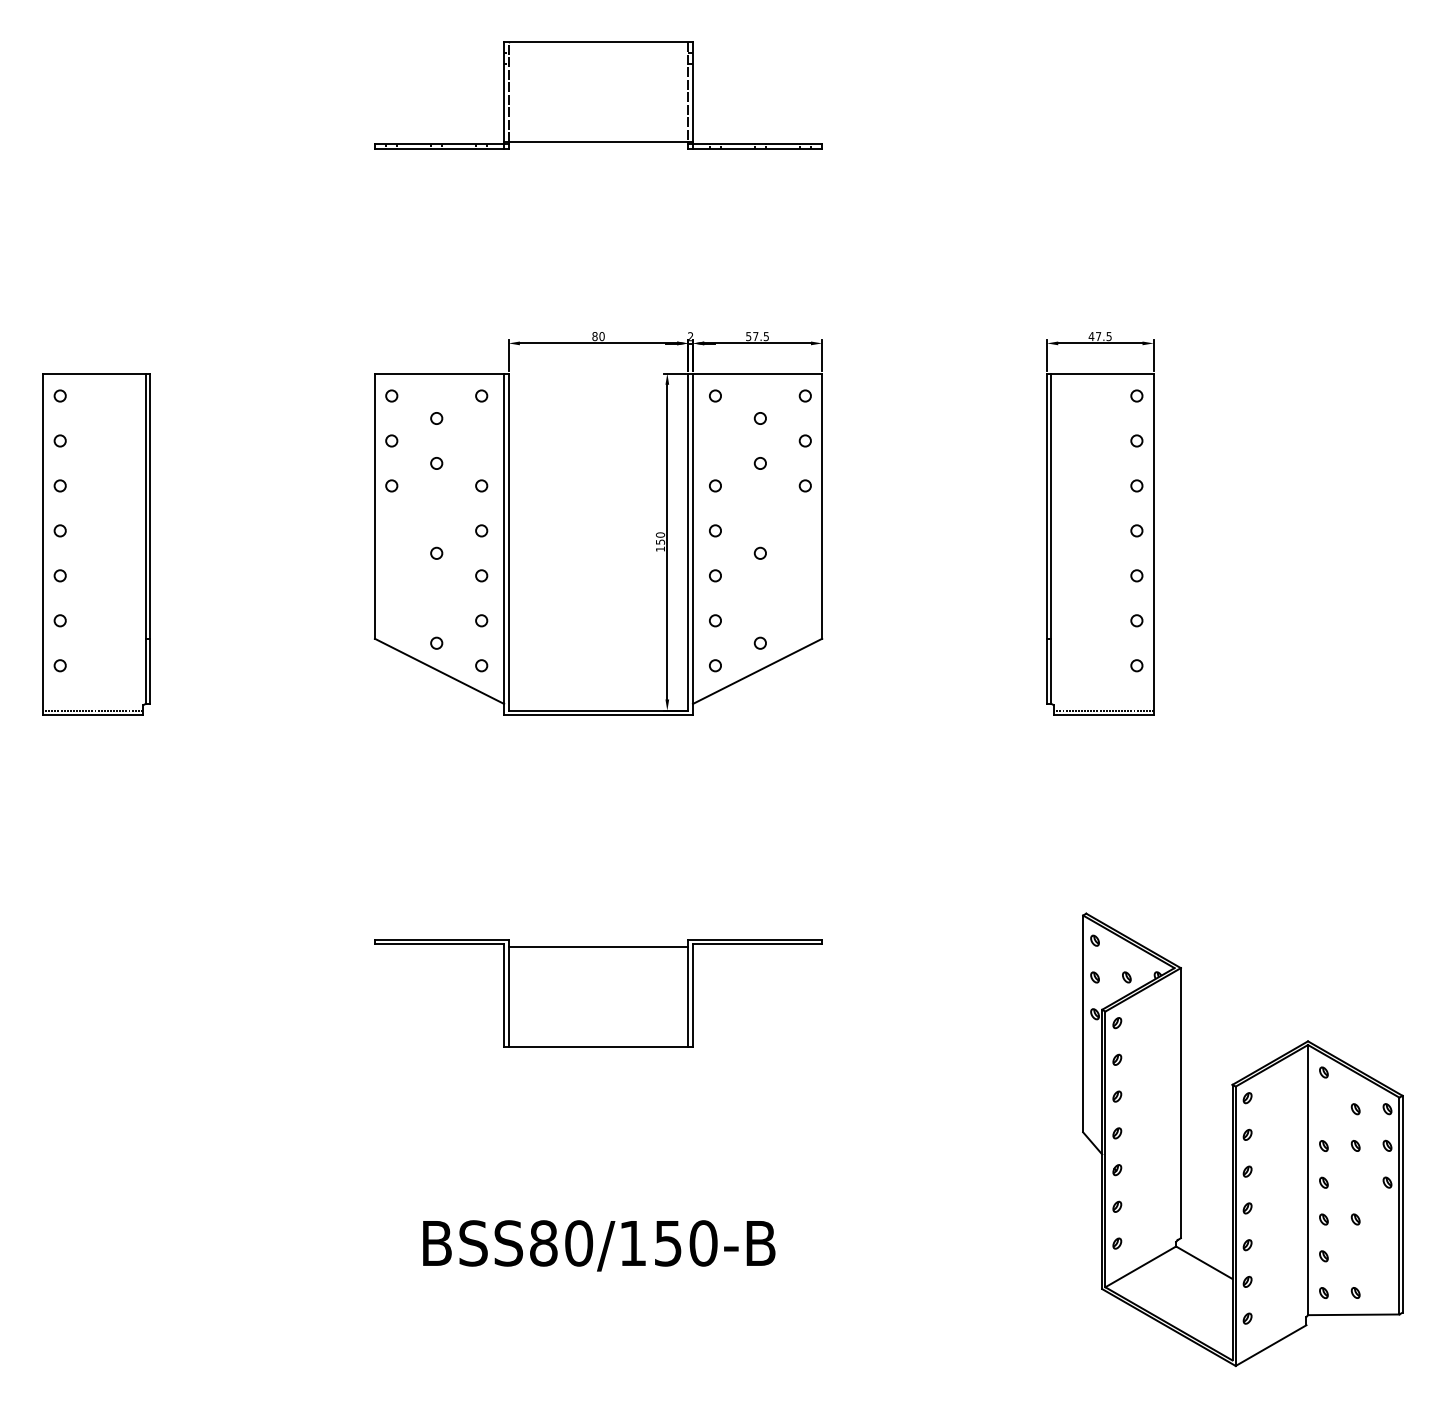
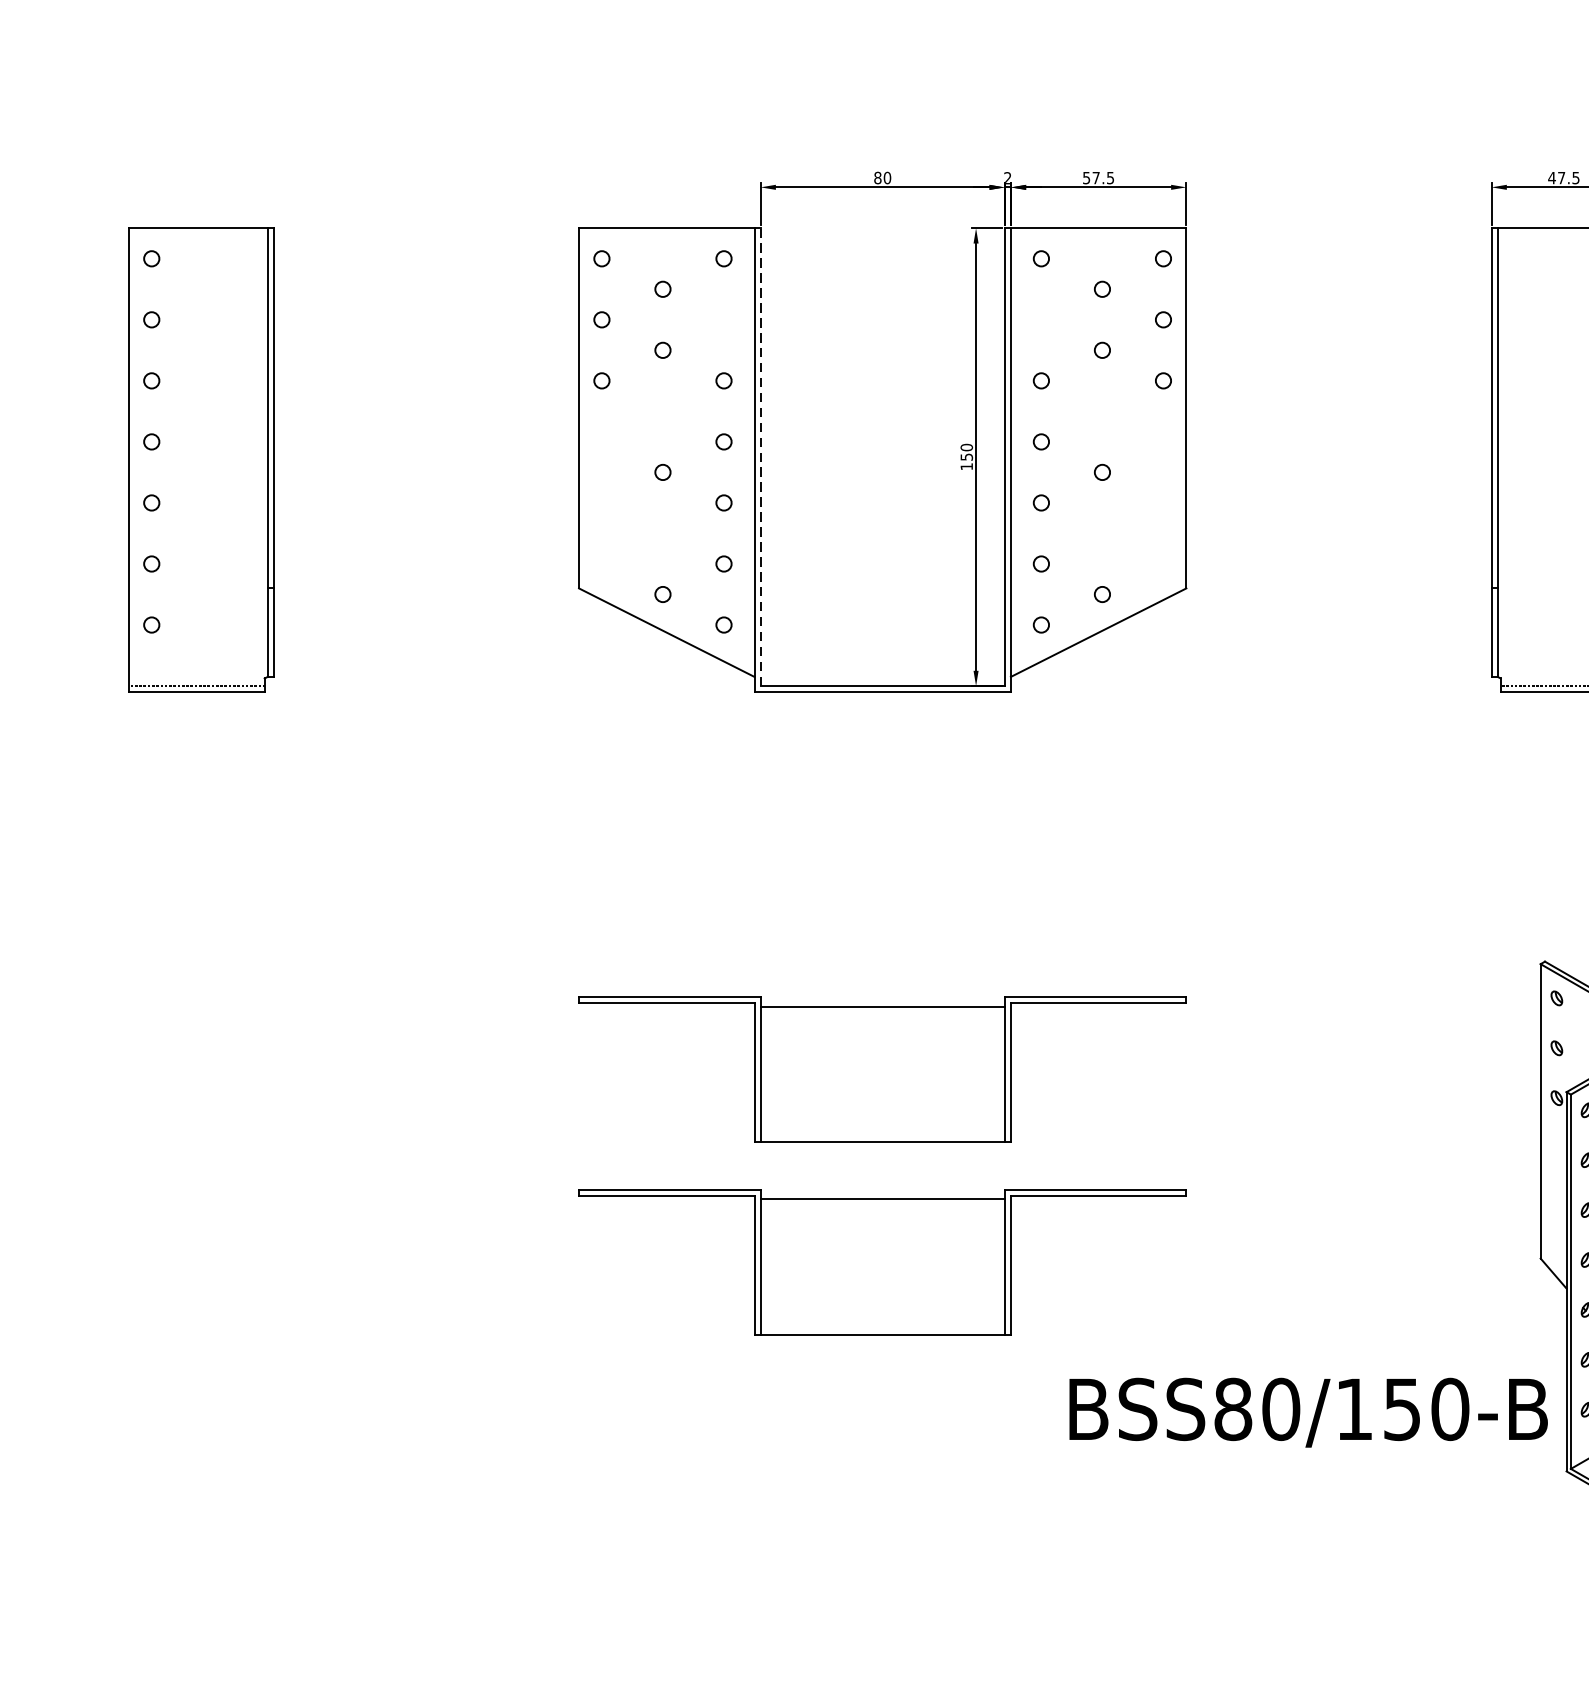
line: (508, 542) -> (760, 457), solid -> dashed
part: (598, 1135) -> (882, 1262), added
text: (599, 1245) -> (1308, 1412), moved

